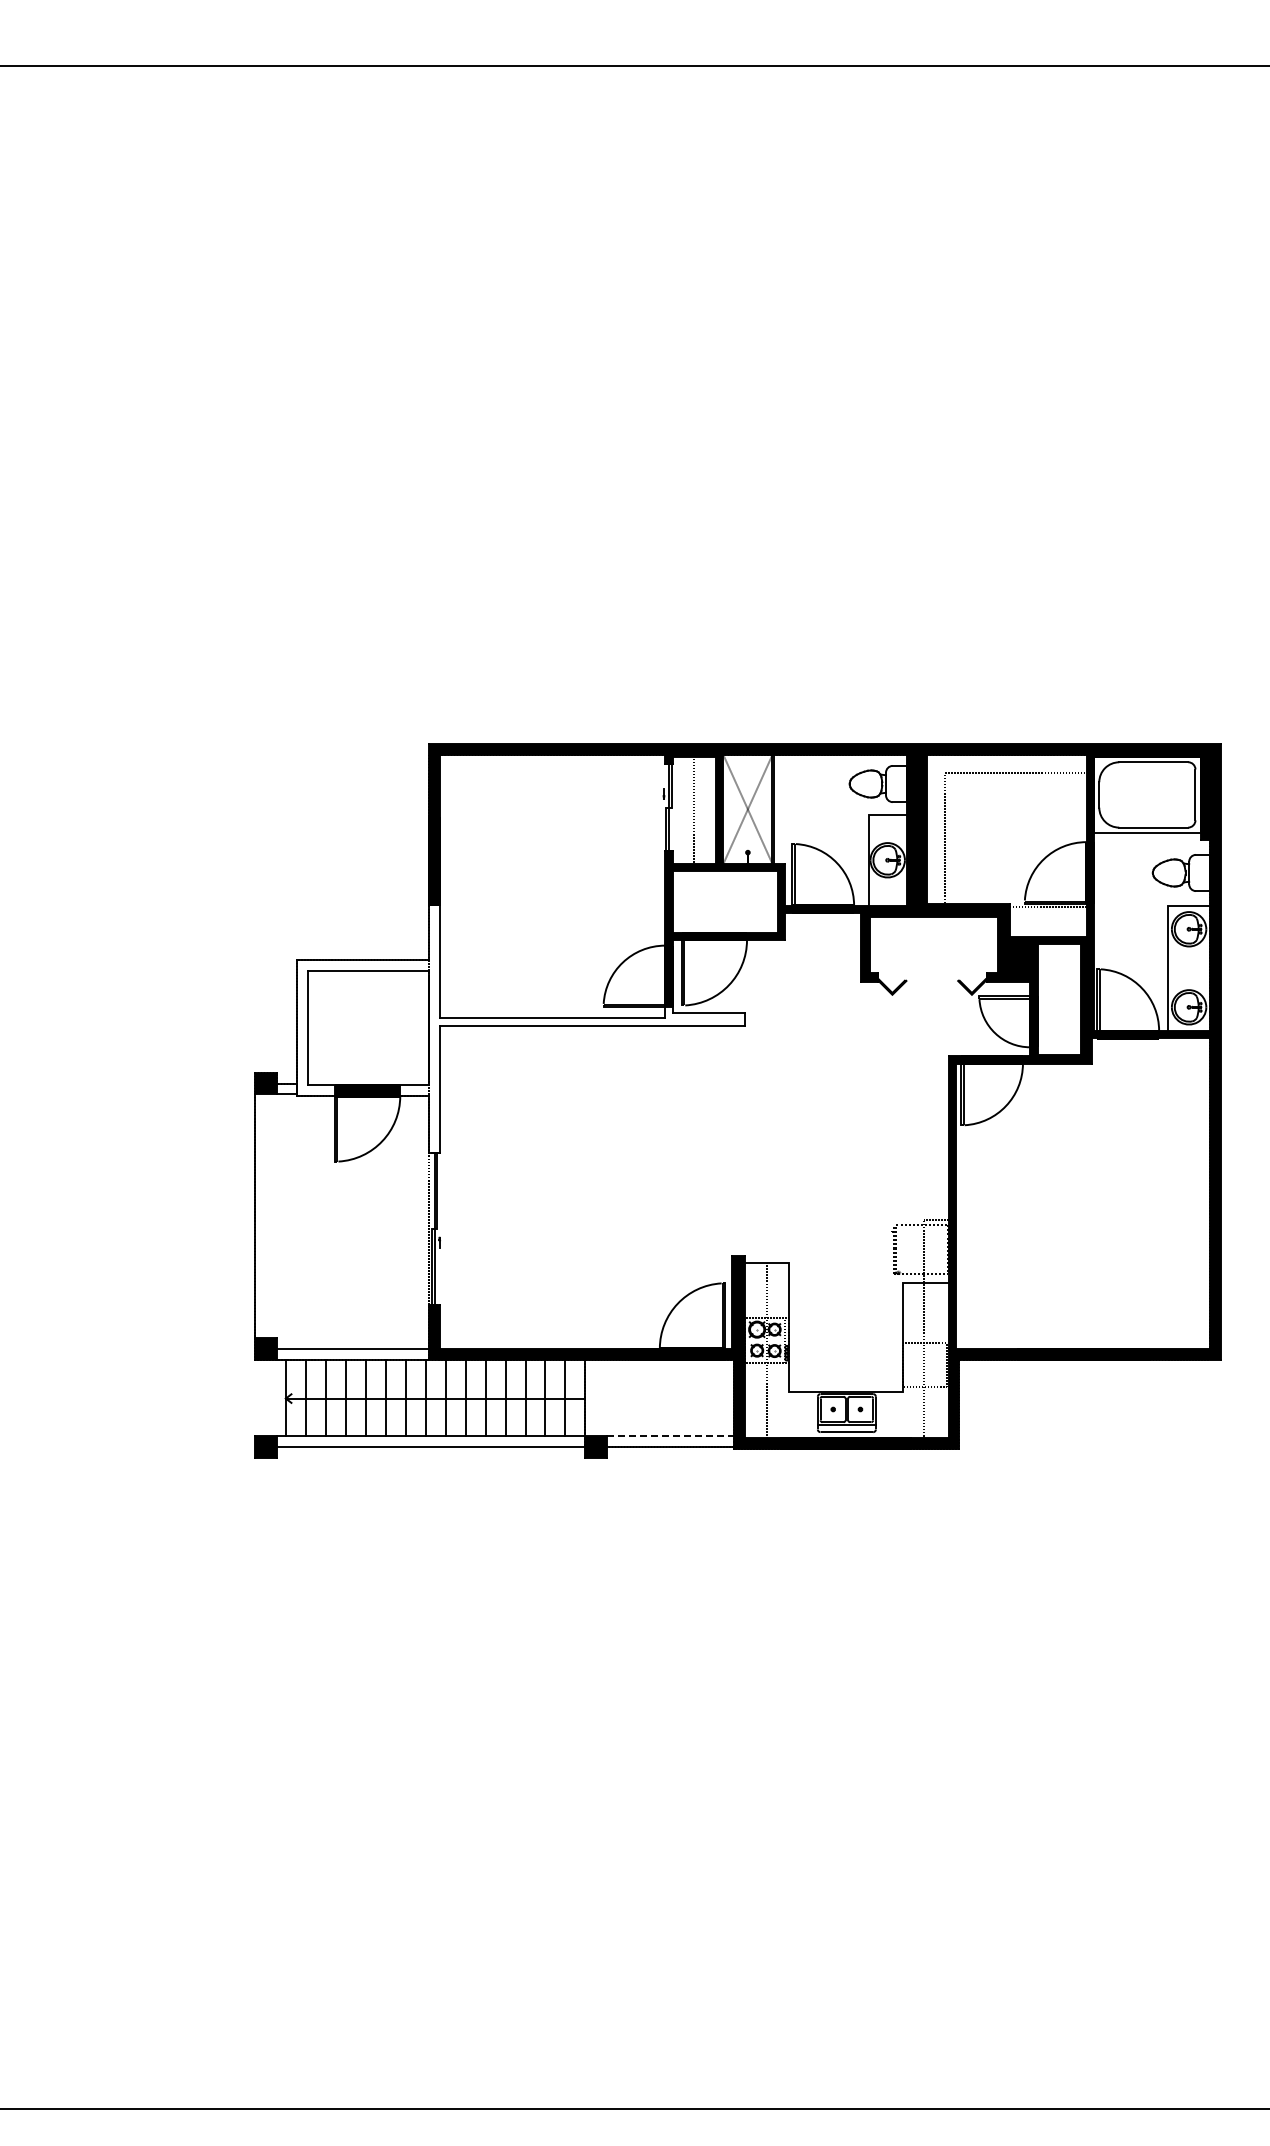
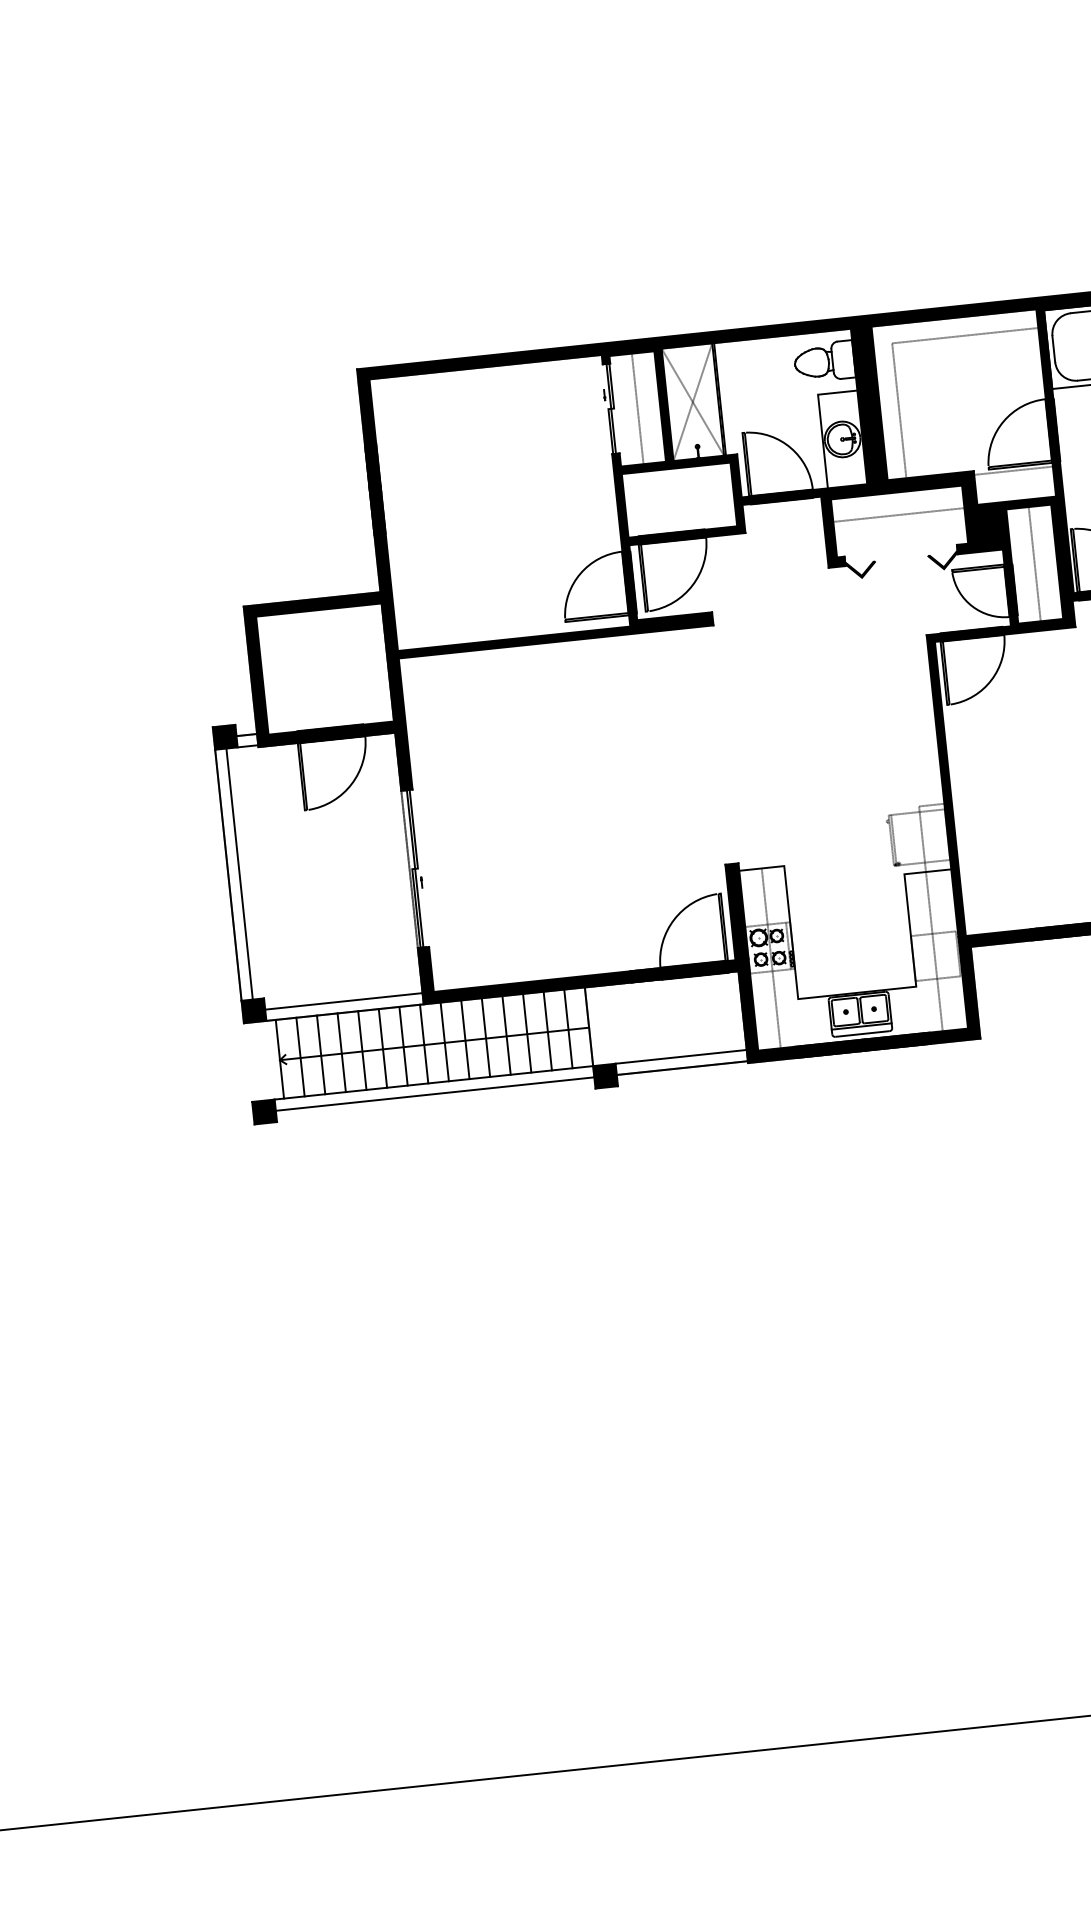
line: (933, 938) -> (898, 515), added
line: (1059, 998) -> (1034, 563), added
fill: (520, 1028) -> (481, 652), added
line: (265, 1215) -> (239, 873), added
line: (670, 1435) -> (680, 1056), dashed -> solid

